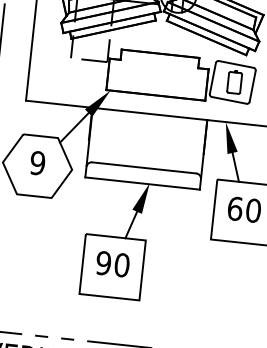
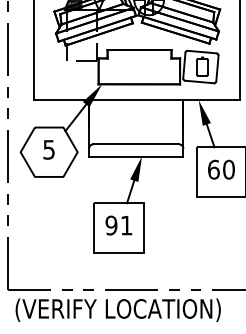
text: (37, 162) -> (48, 149), 9 -> 5
text: (121, 265) -> (126, 225), 90 -> 91

